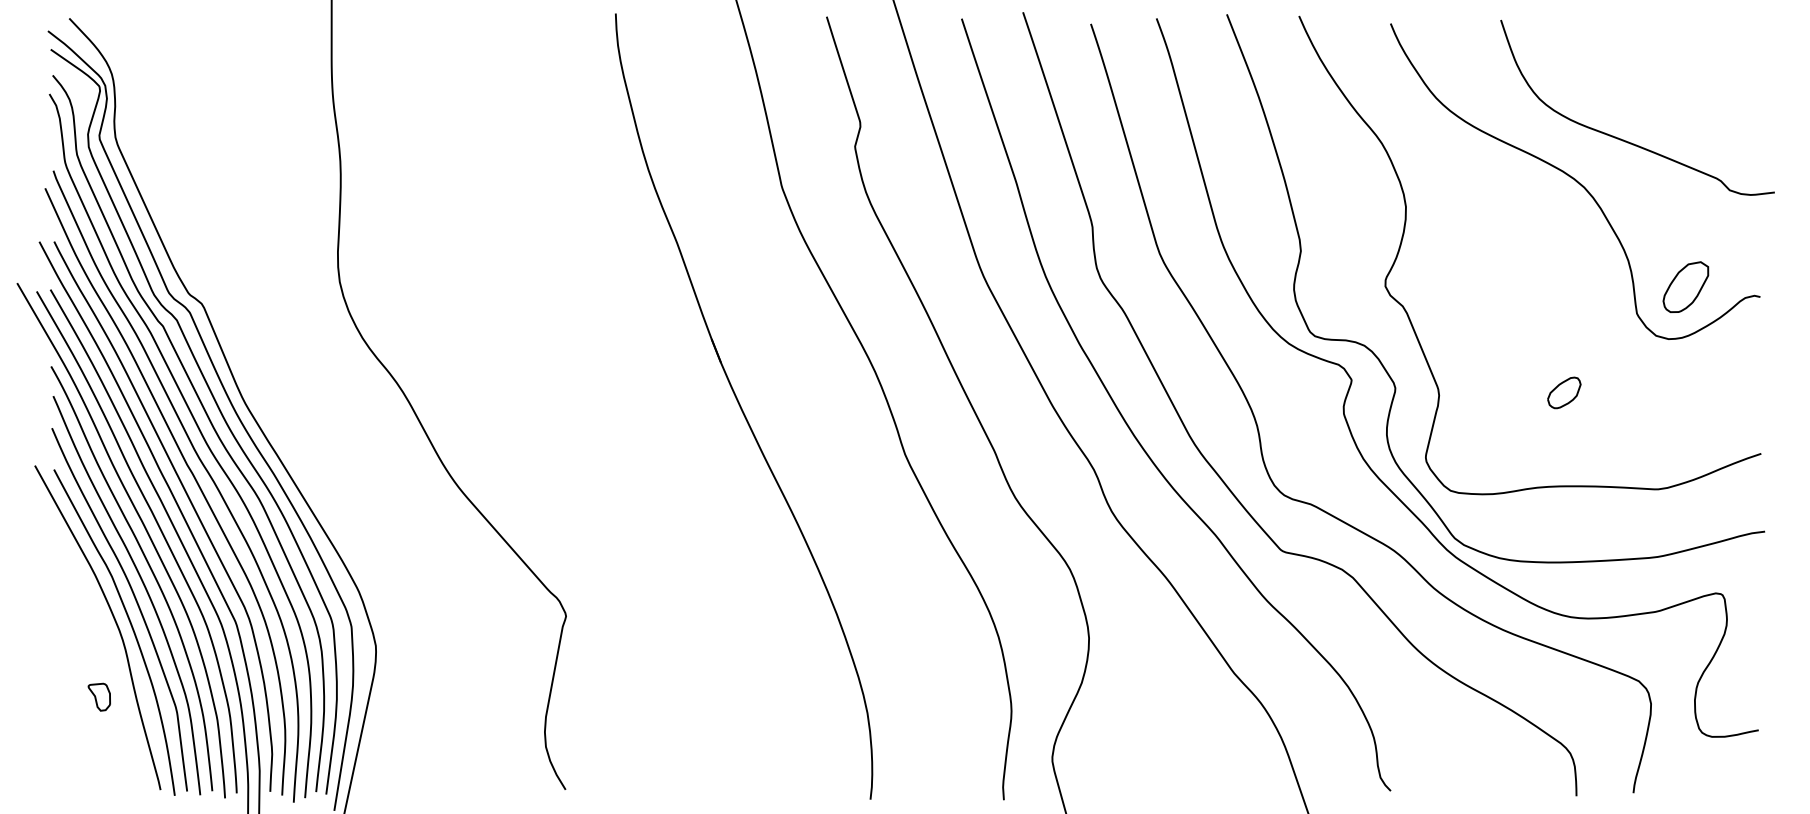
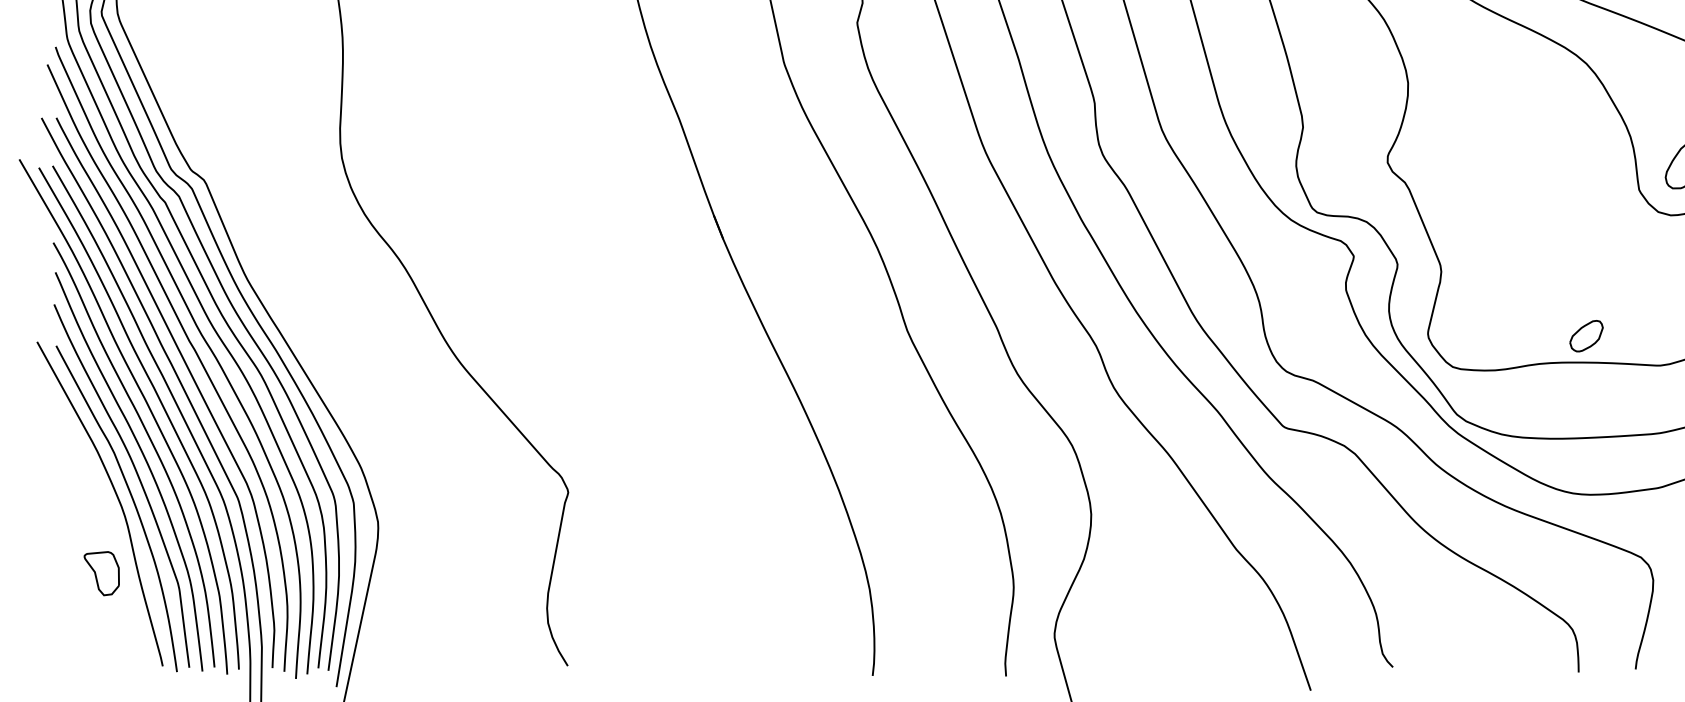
part: (1564, 392) -> (1586, 335), moved
part: (98, 696) -> (100, 572), size x1.6

